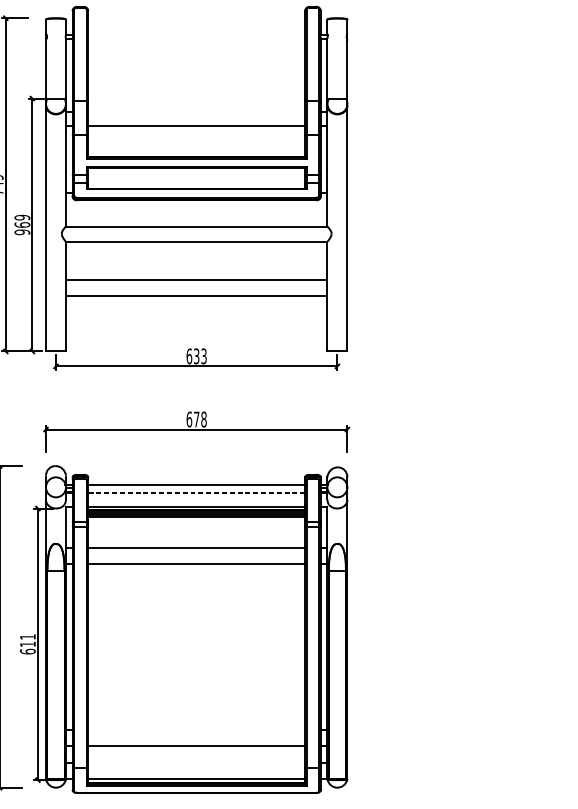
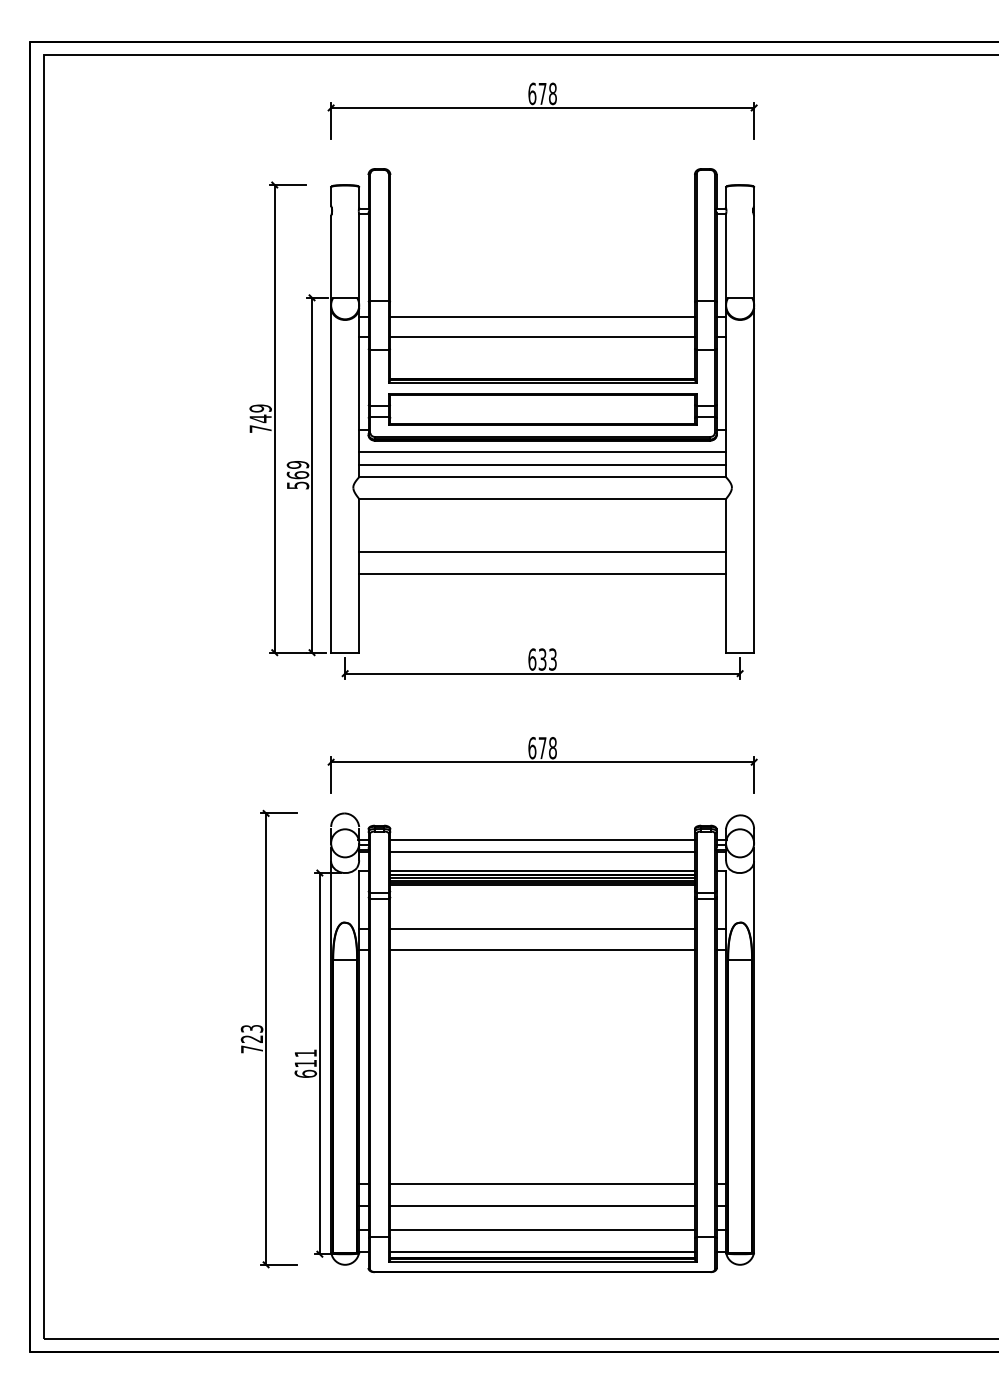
line: (196, 111) -> (542, 316), added
line: (196, 208) -> (542, 451), added
line: (196, 218) -> (542, 465), added
text: (22, 232) -> (297, 485), 969 -> 569
line: (196, 493) -> (542, 851), dashed -> solid
line: (196, 730) -> (542, 1184), added
line: (196, 763) -> (542, 1230), added

